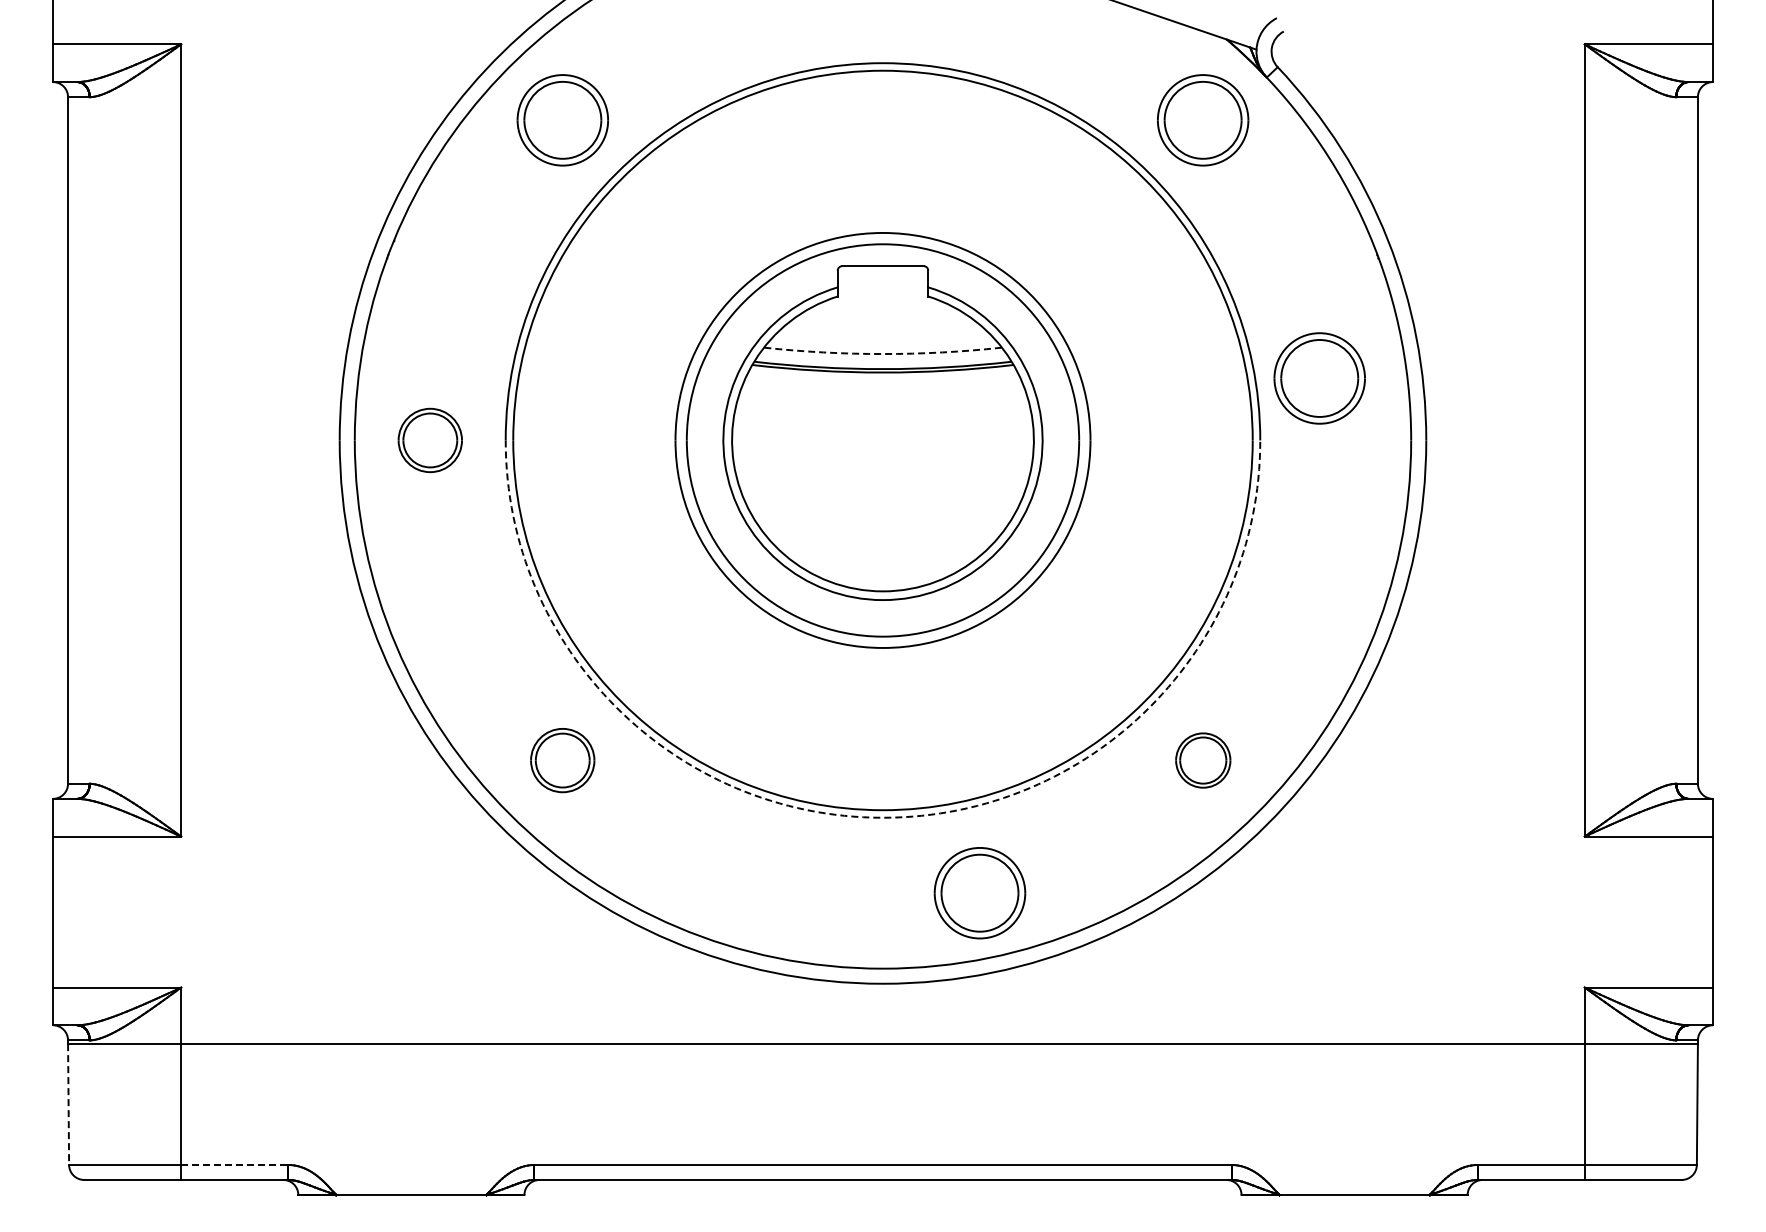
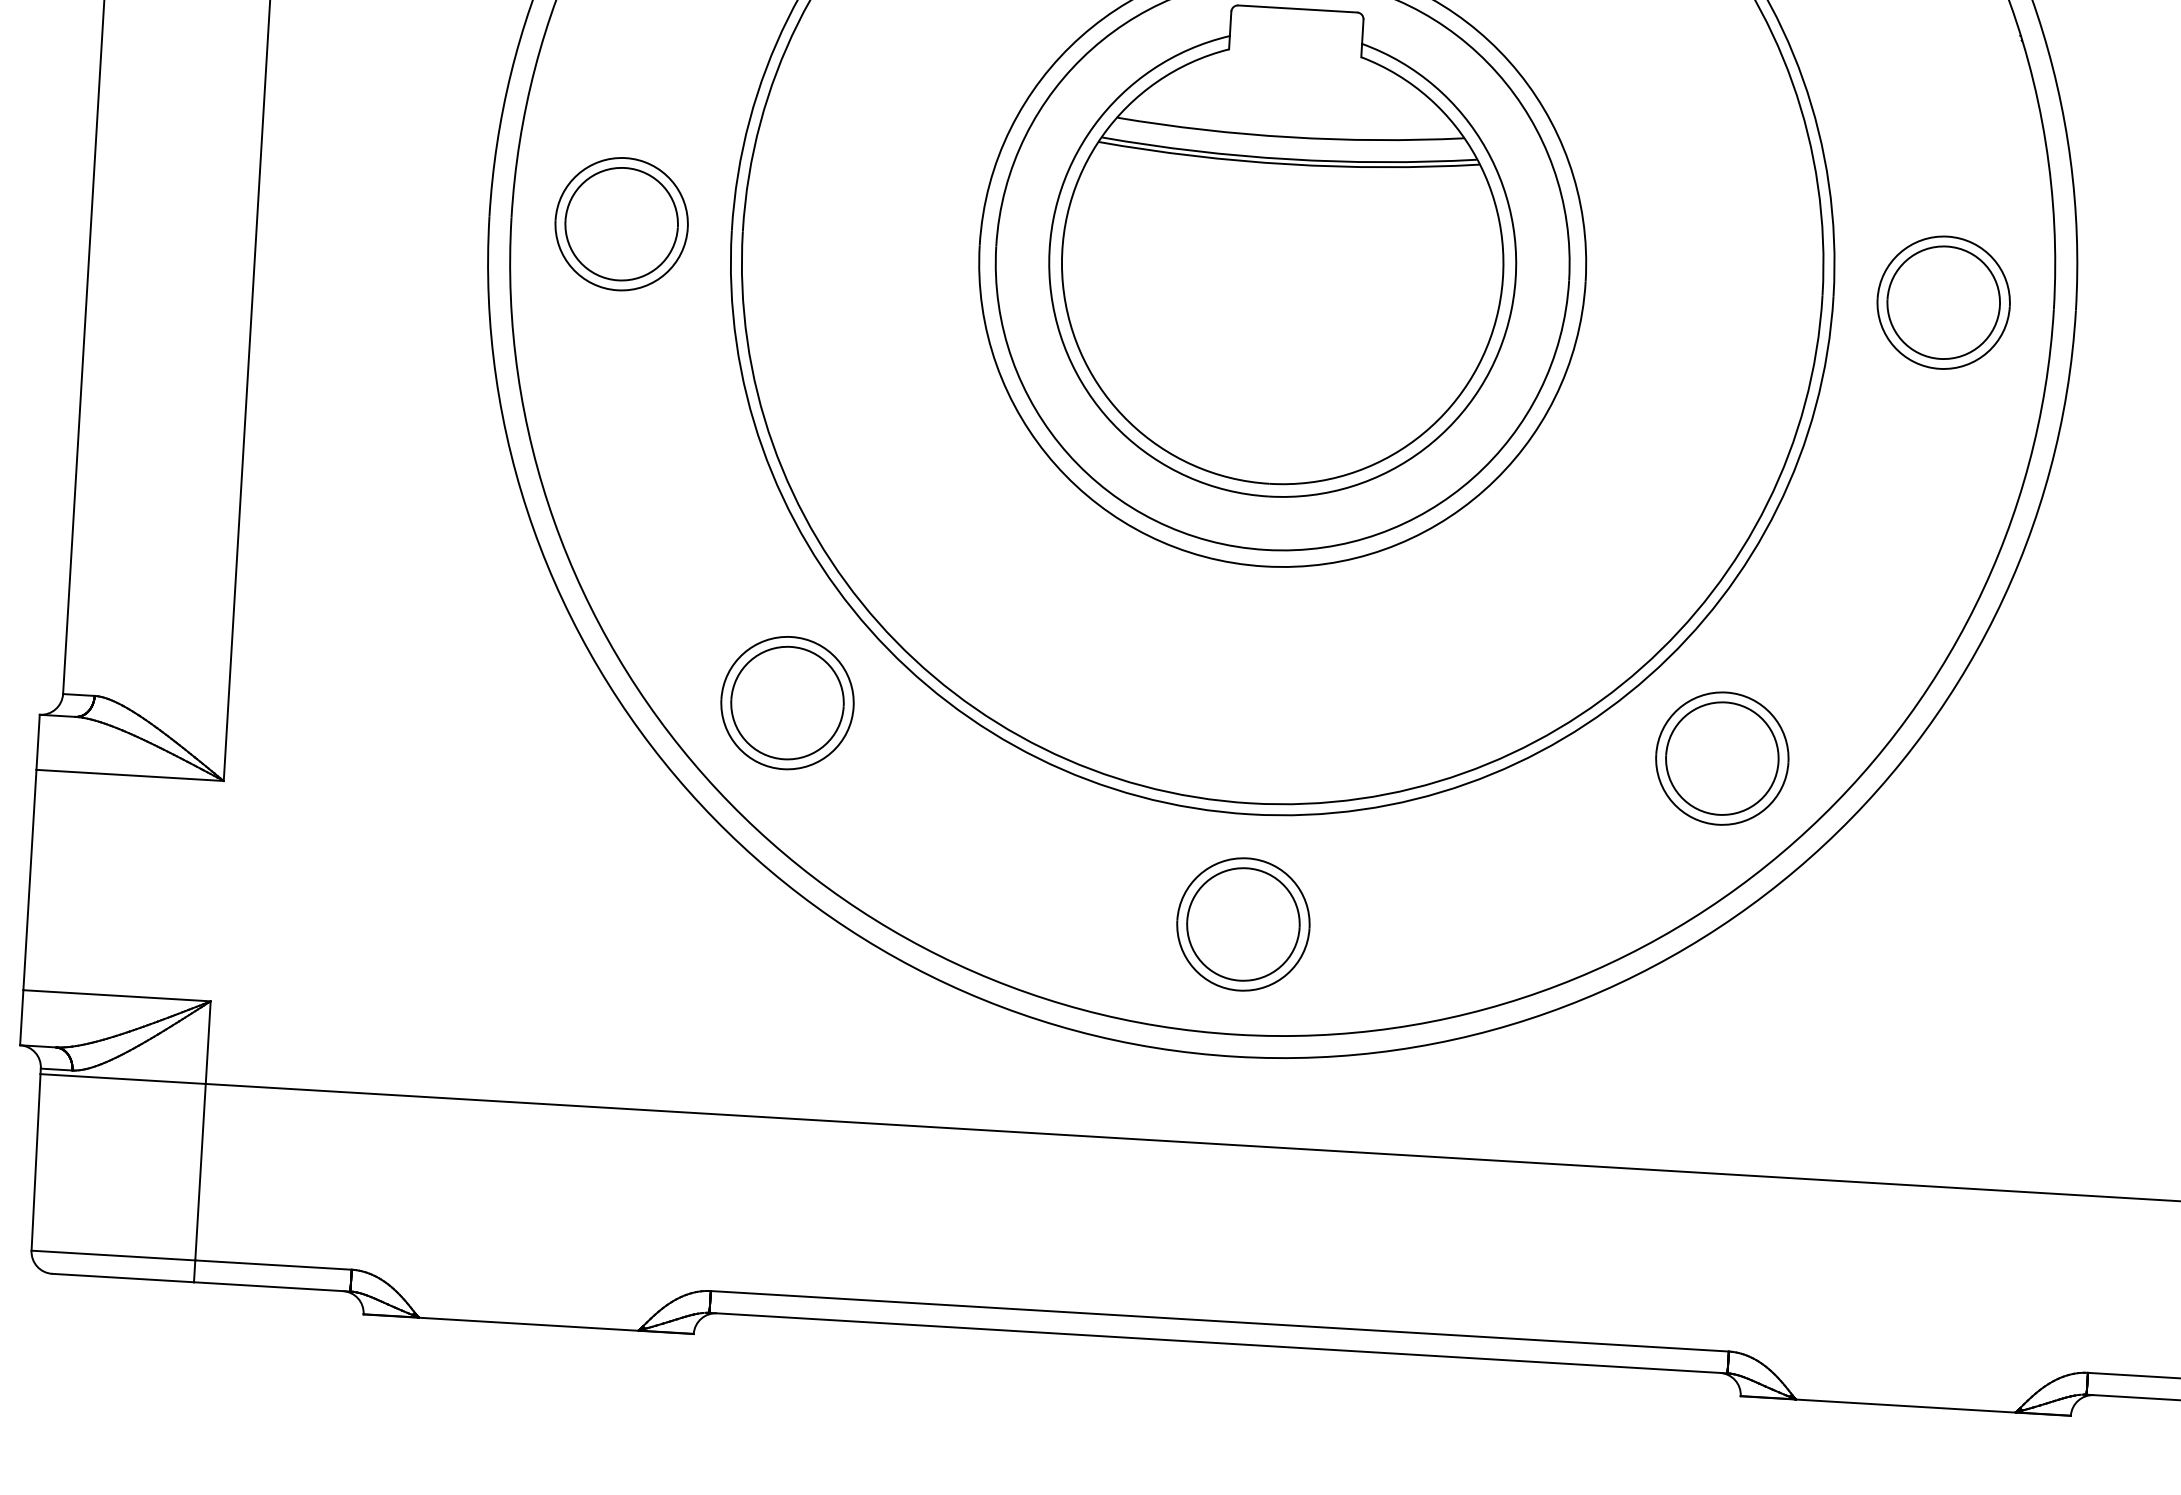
arc: (883, 354) -> (1290, 137), dashed -> solid
part: (1319, 378) -> (1943, 302), moved
part: (430, 440) -> (622, 224), size x1.43
part: (562, 760) -> (787, 702), size x1.43
part: (1203, 760) -> (1722, 758), size x1.67
arc: (882, 817) -> (1249, 813), dashed -> solid
part: (979, 893) -> (1242, 924), moved
line: (68, 1105) -> (35, 1163), dashed -> solid
line: (234, 1164) -> (273, 1264), dashed -> solid

